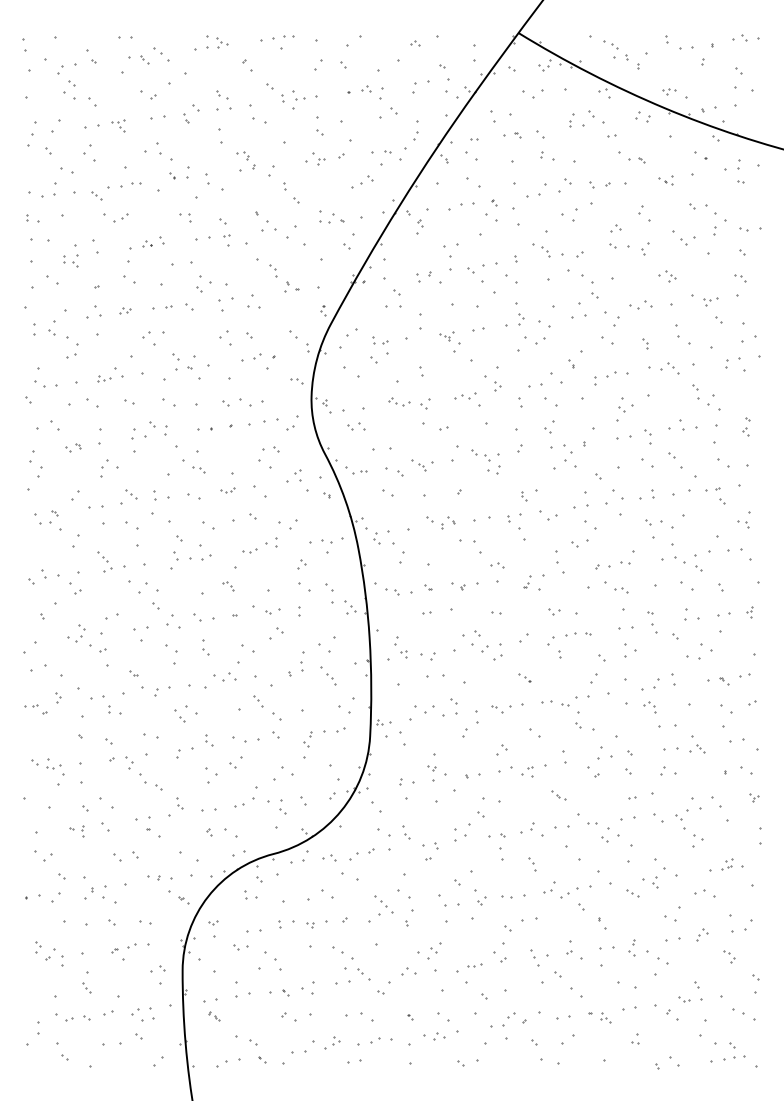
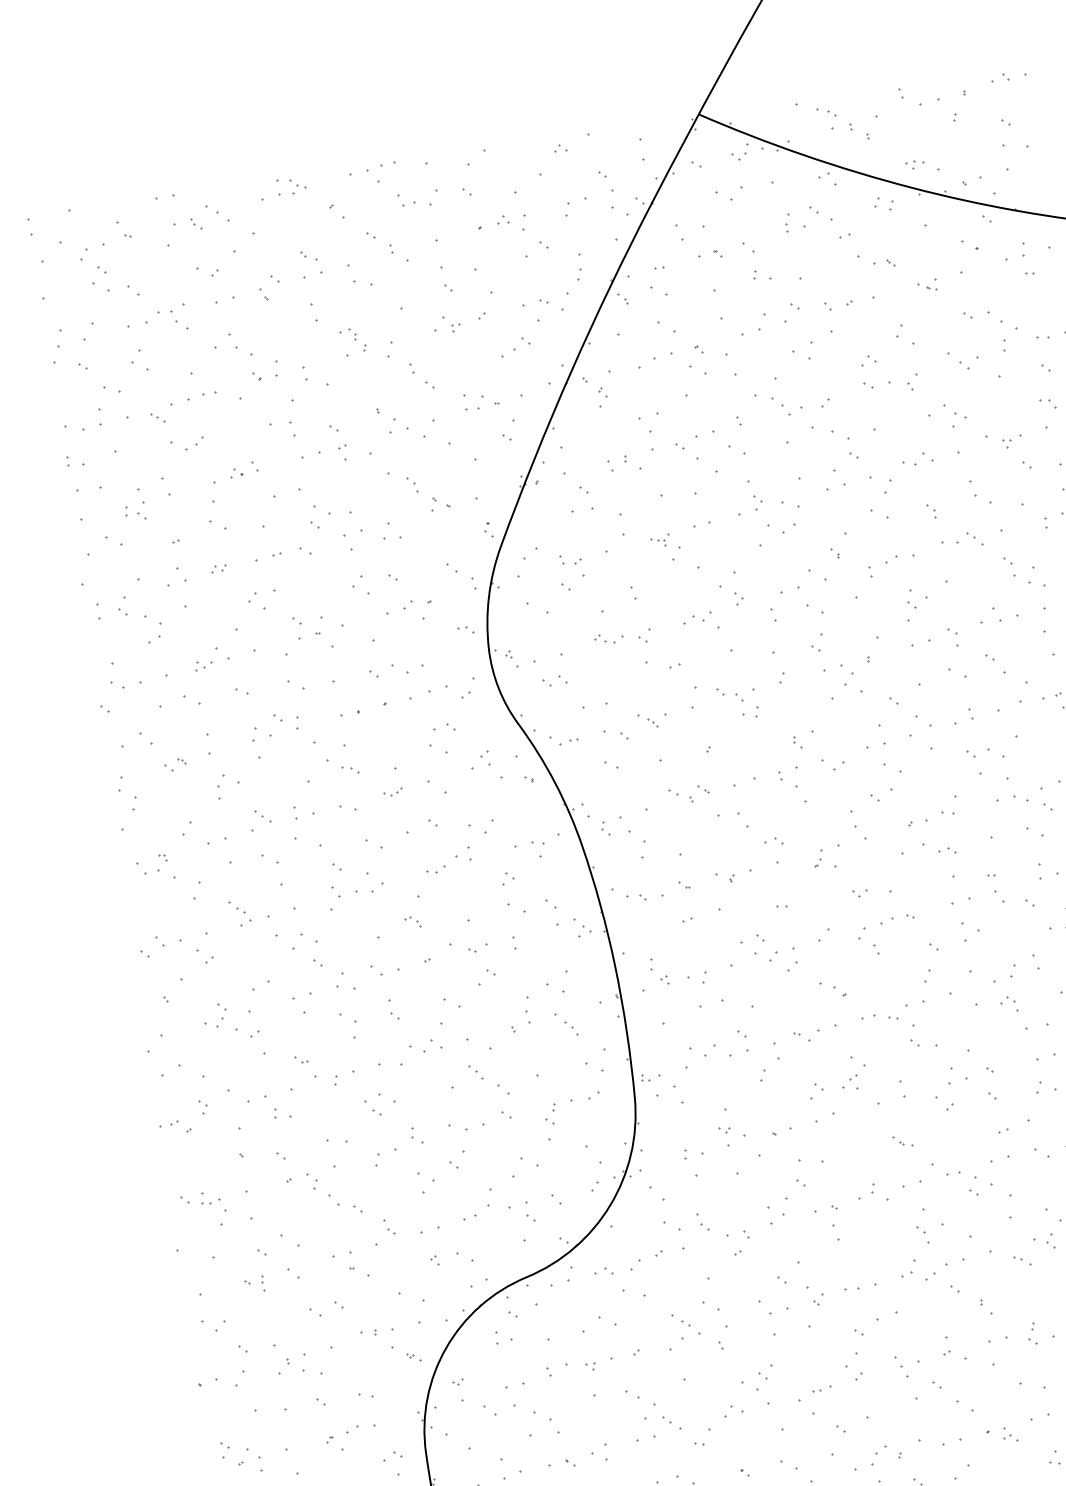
part: (298, 95) -> (406, 200), moved
part: (118, 125) -> (173, 318), size x1.6
part: (185, 217) -> (282, 430), size x1.6
part: (541, 250) -> (772, 405), size x1.4
part: (667, 276) -> (948, 415), size x1.6
part: (524, 677) -> (832, 988), size x1.6
part: (527, 771) -> (850, 1082), moved
part: (532, 864) -> (923, 1234), moved
part: (240, 947) -> (500, 1410), size x1.6

